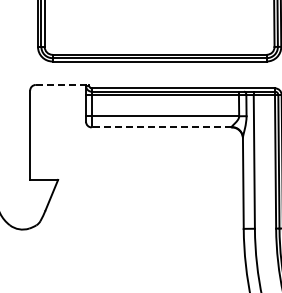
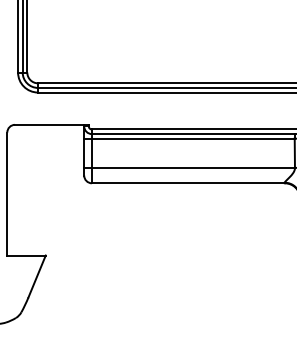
line: (62, 84) -> (51, 124), dashed -> solid
line: (161, 127) -> (188, 183), dashed -> solid

